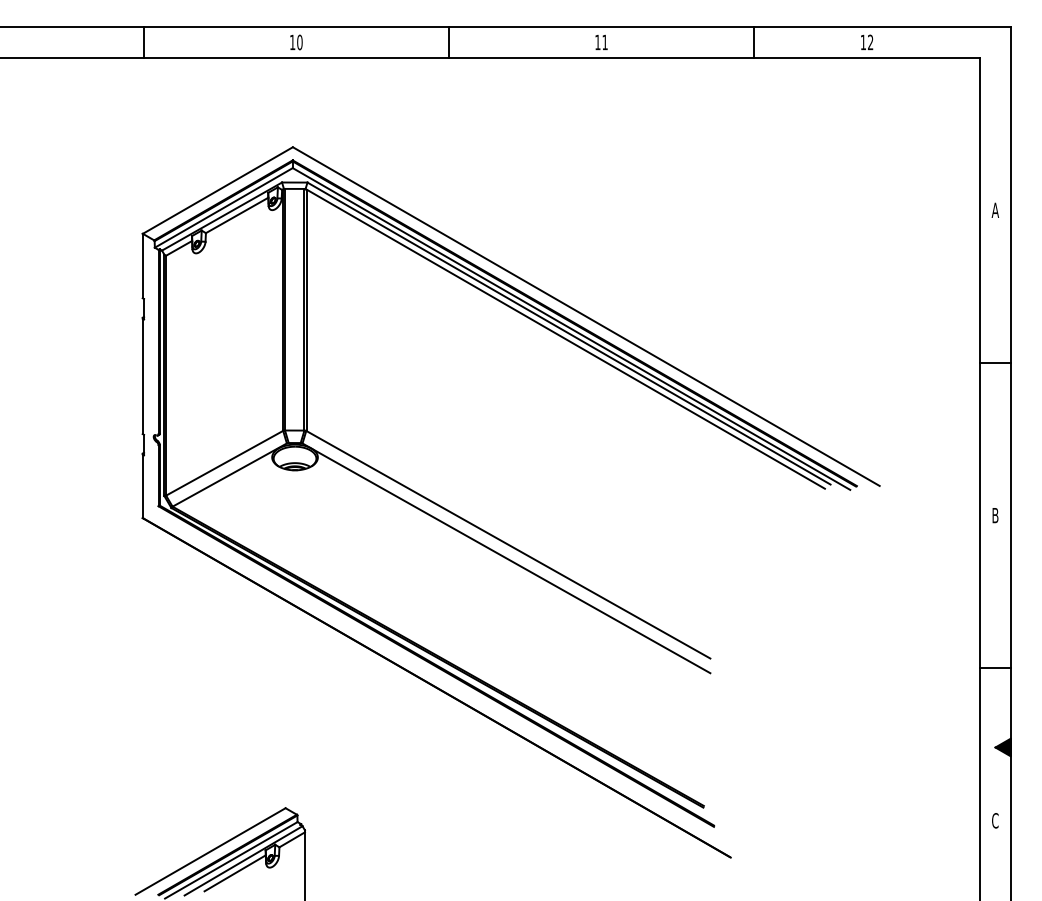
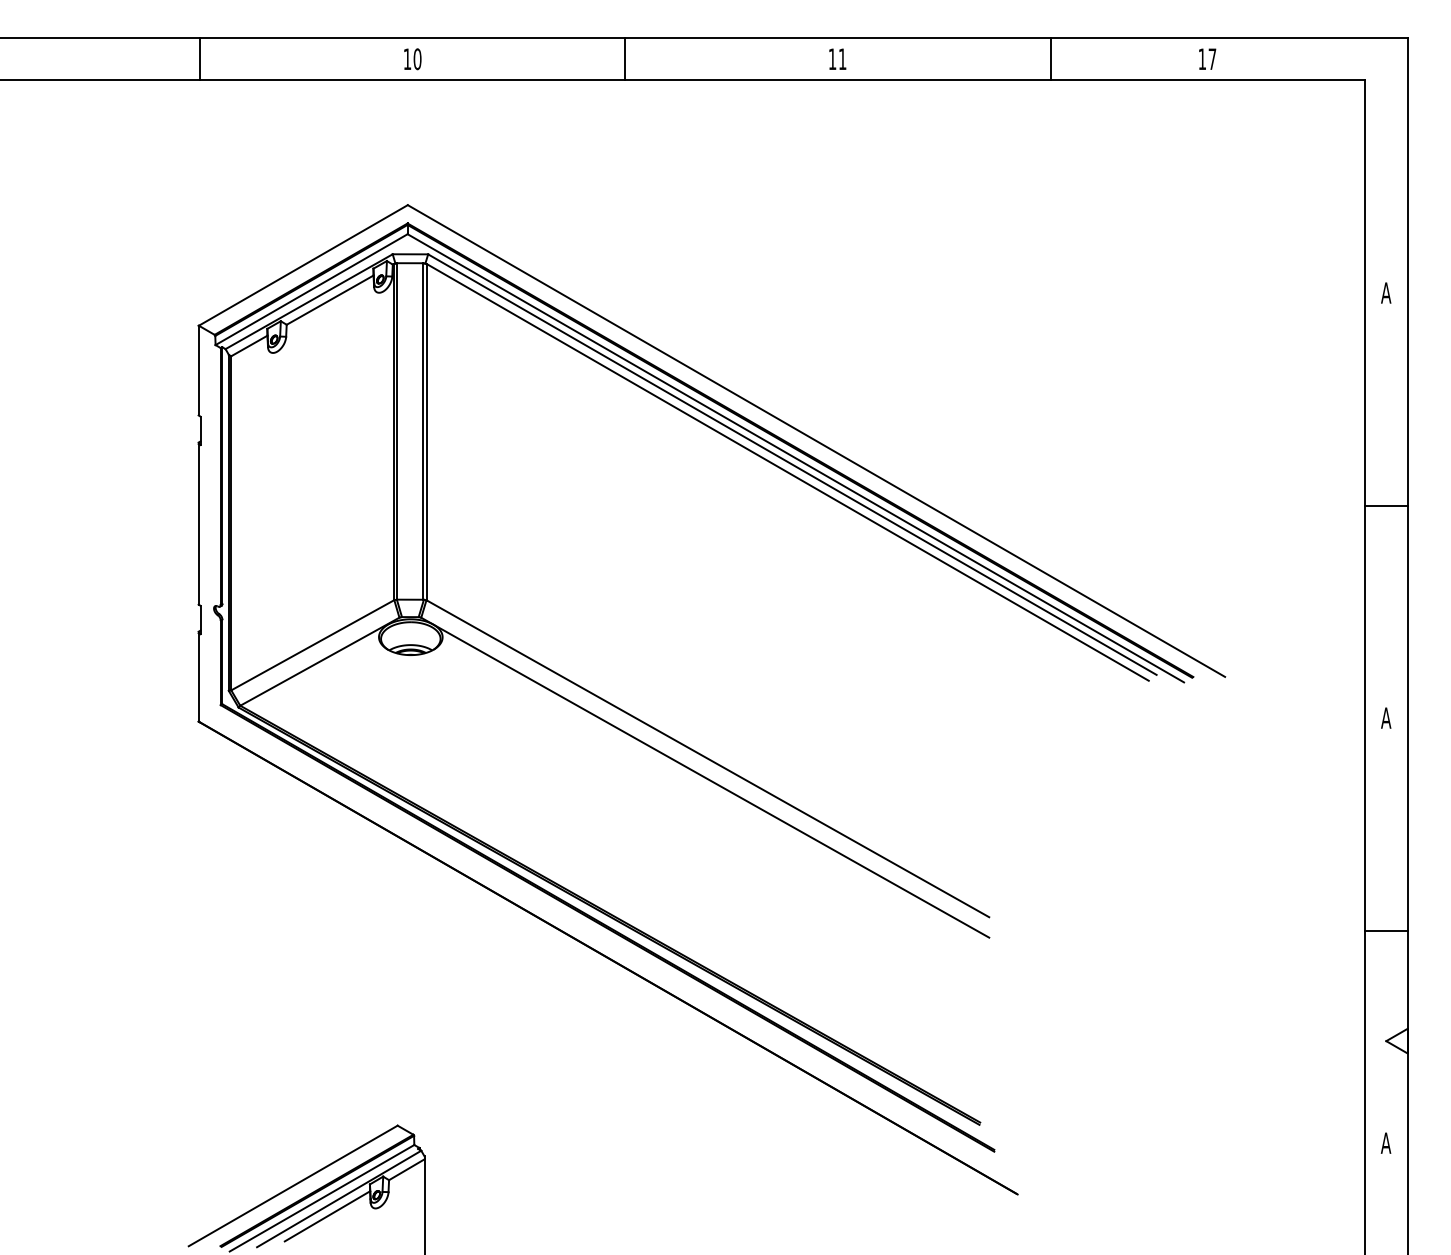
text: (870, 42) -> (1212, 59), 12 -> 17
text: (994, 515) -> (1384, 718), B -> A
fill: (1002, 747) -> (1396, 1041), removed
text: (994, 820) -> (1384, 1142), C -> A

